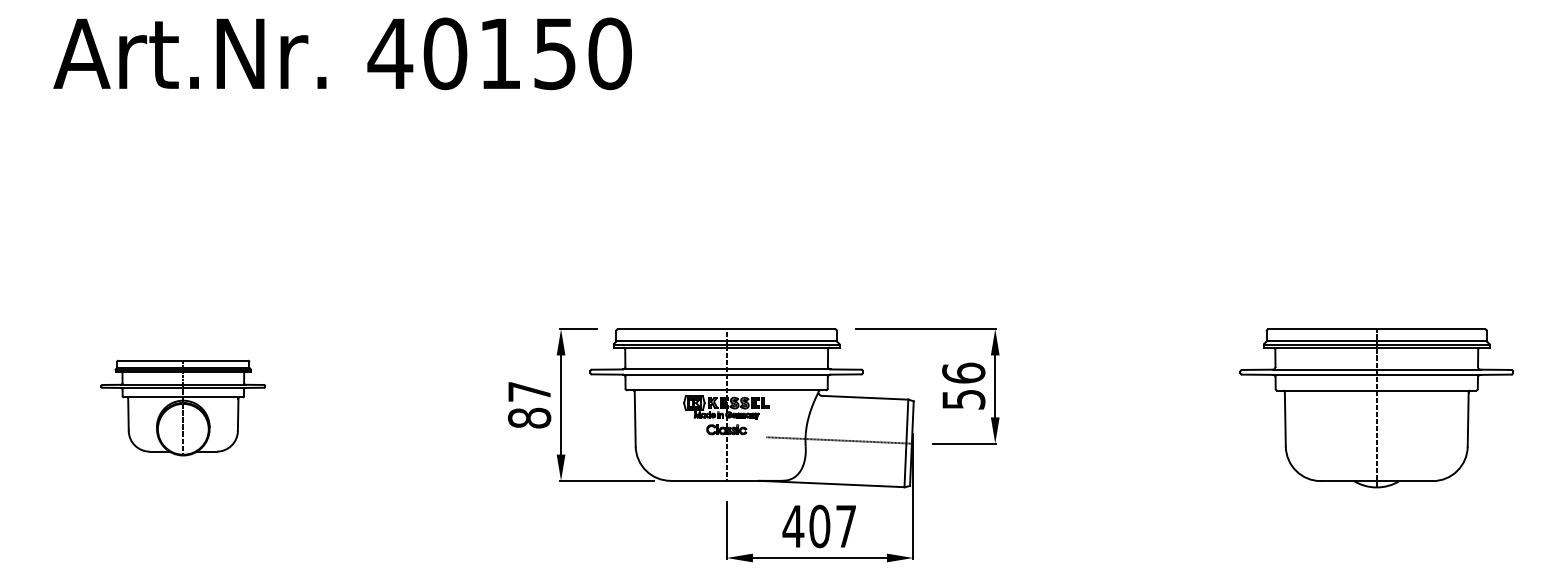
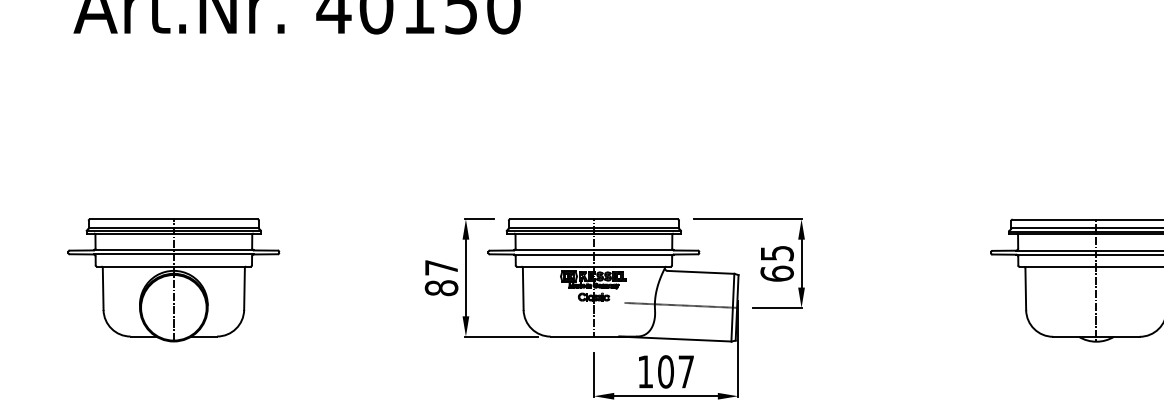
text: (963, 385) -> (777, 262), 56 -> 65
part: (183, 407) -> (174, 279), size x1.67
text: (793, 526) -> (645, 371), 407 -> 107

